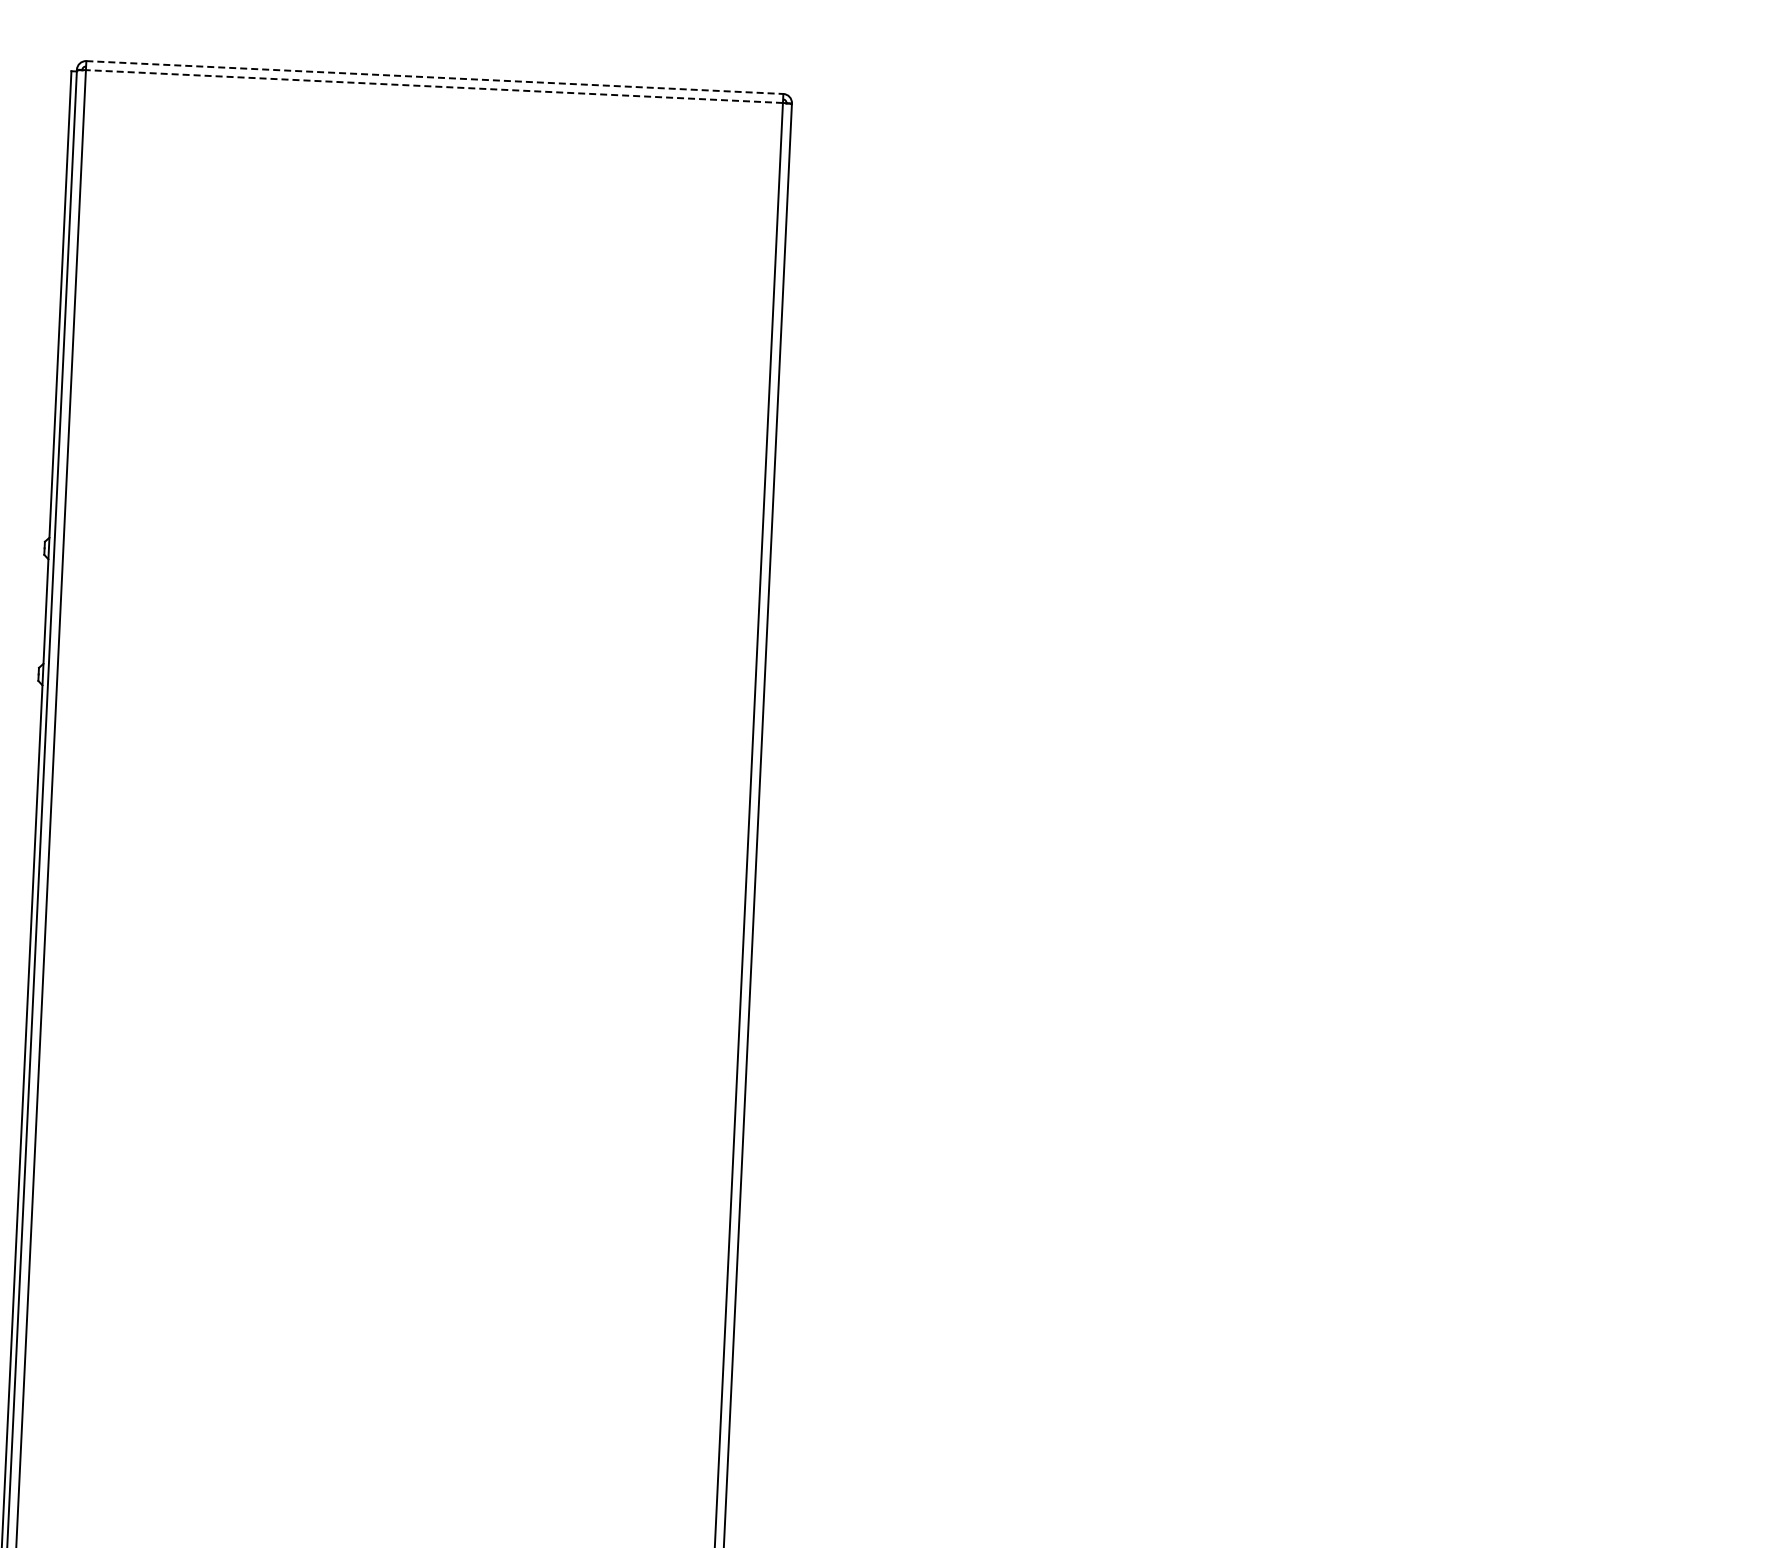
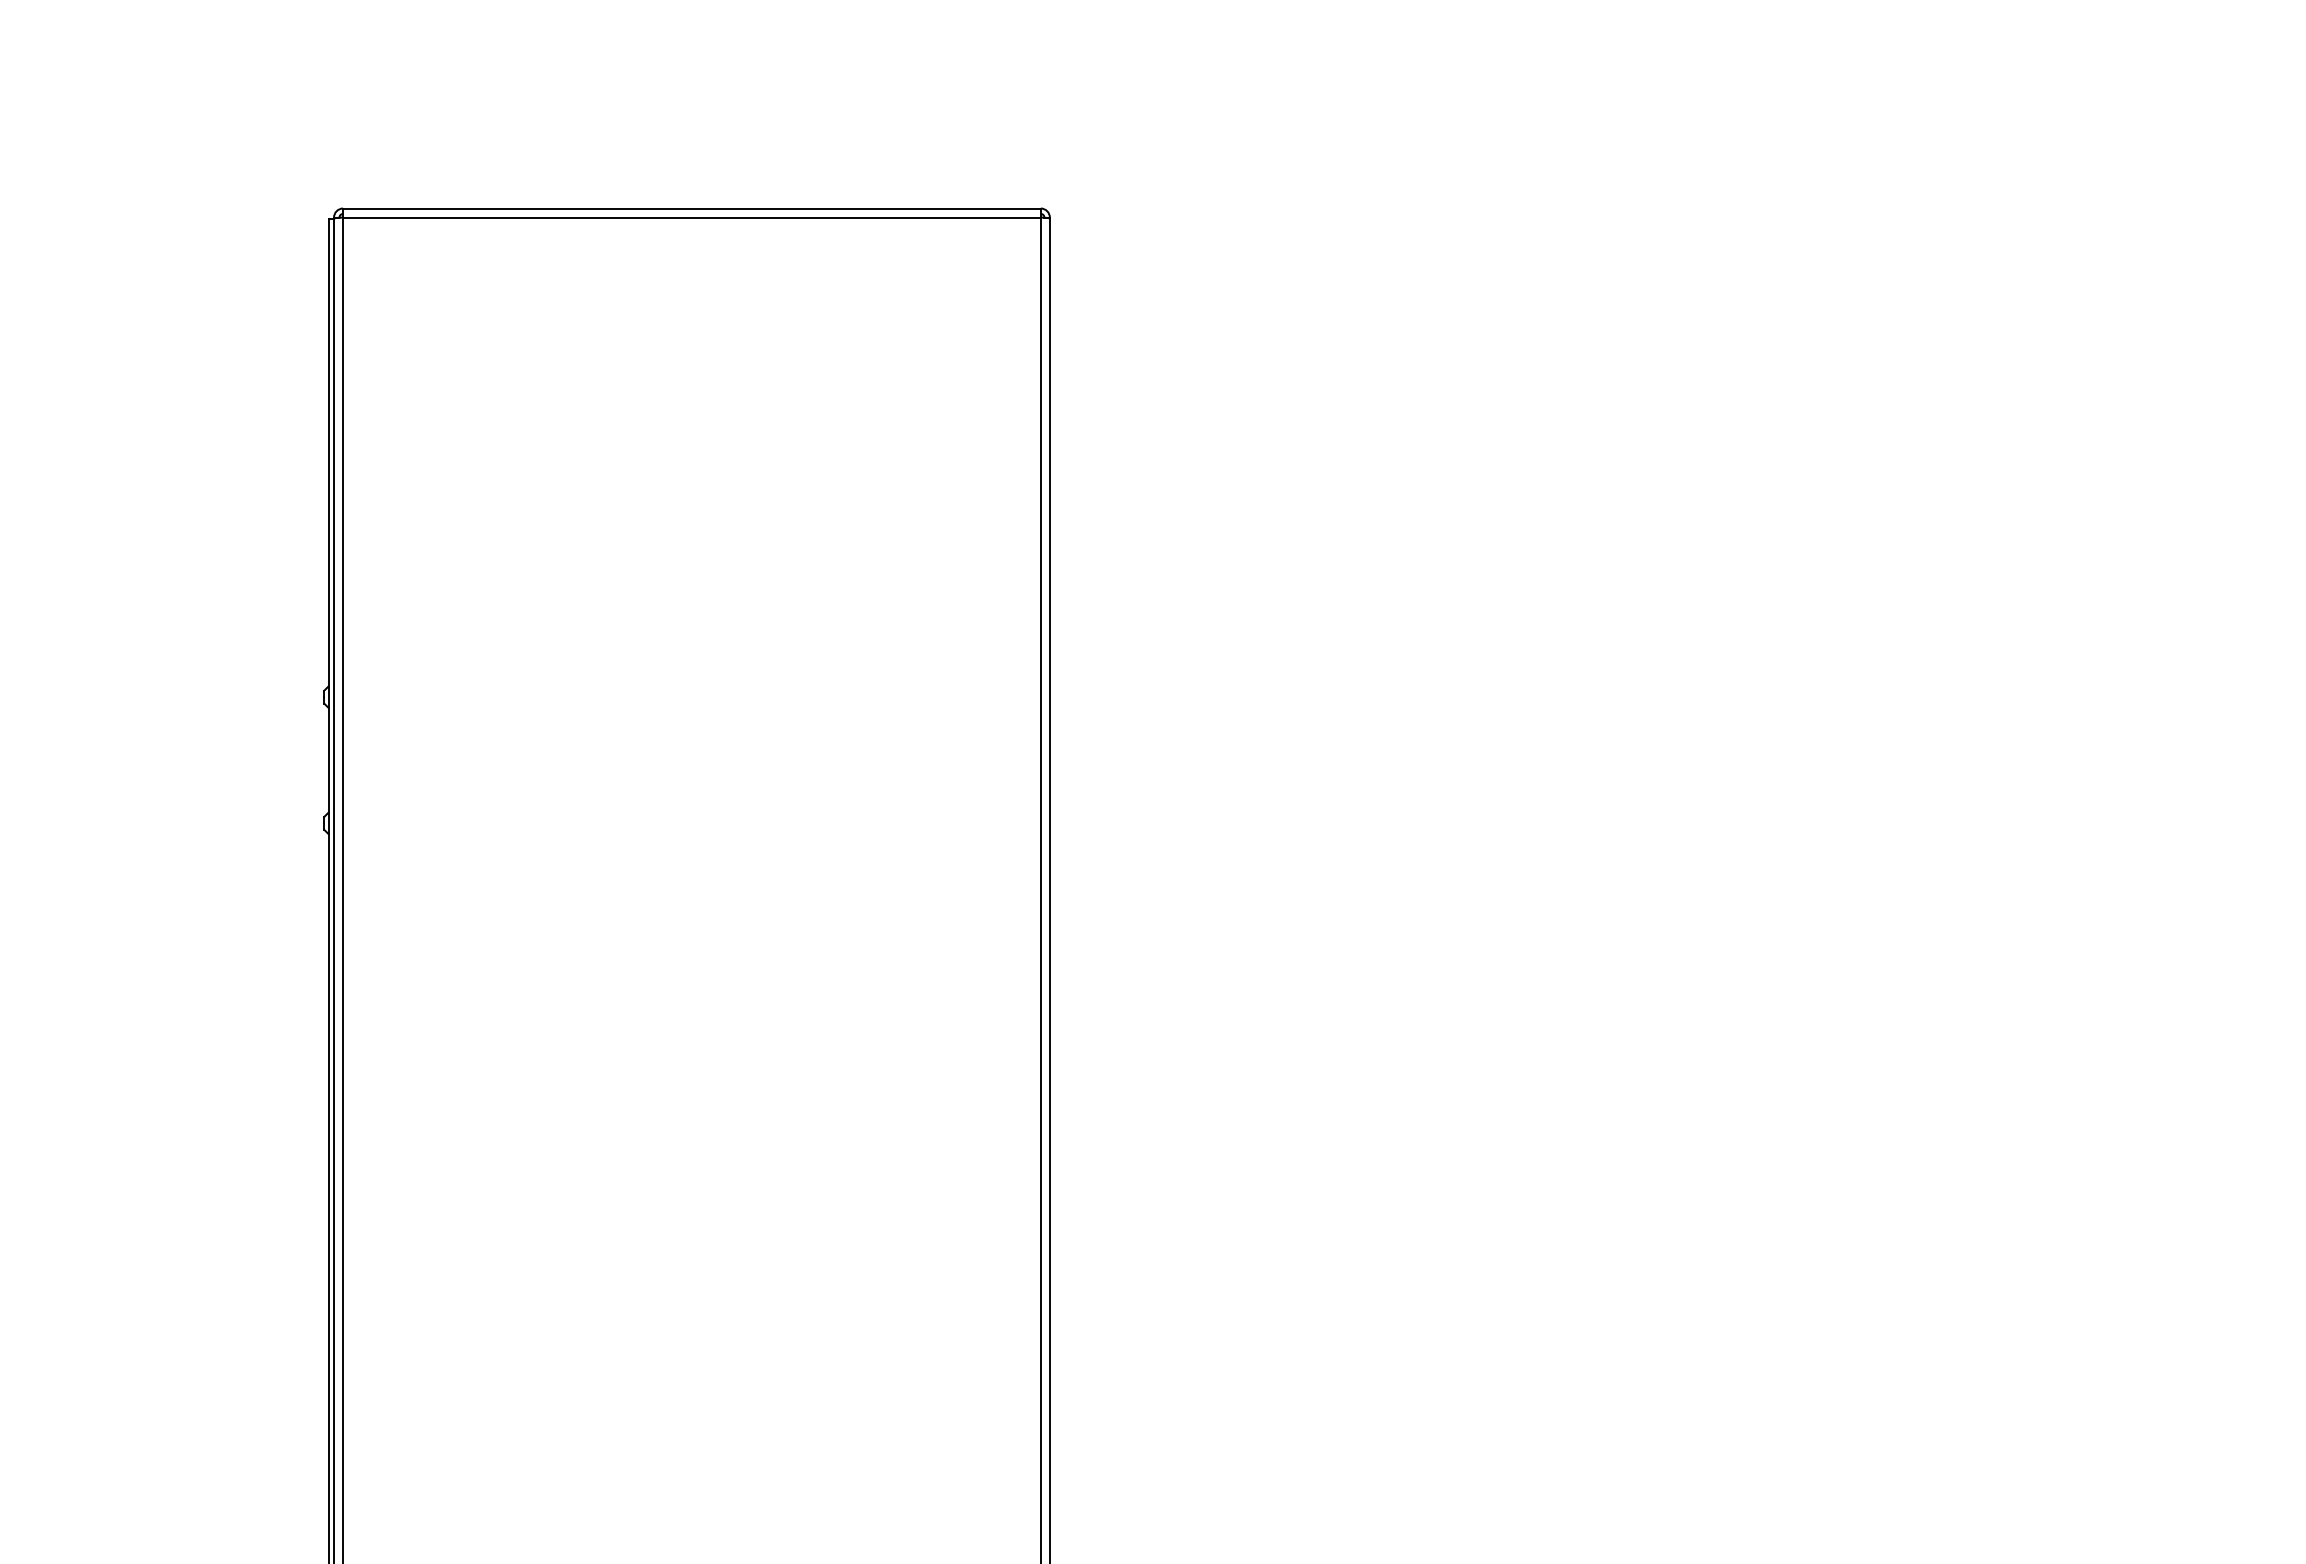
line: (434, 77) -> (691, 208), dashed -> solid
line: (433, 86) -> (691, 217), dashed -> solid

